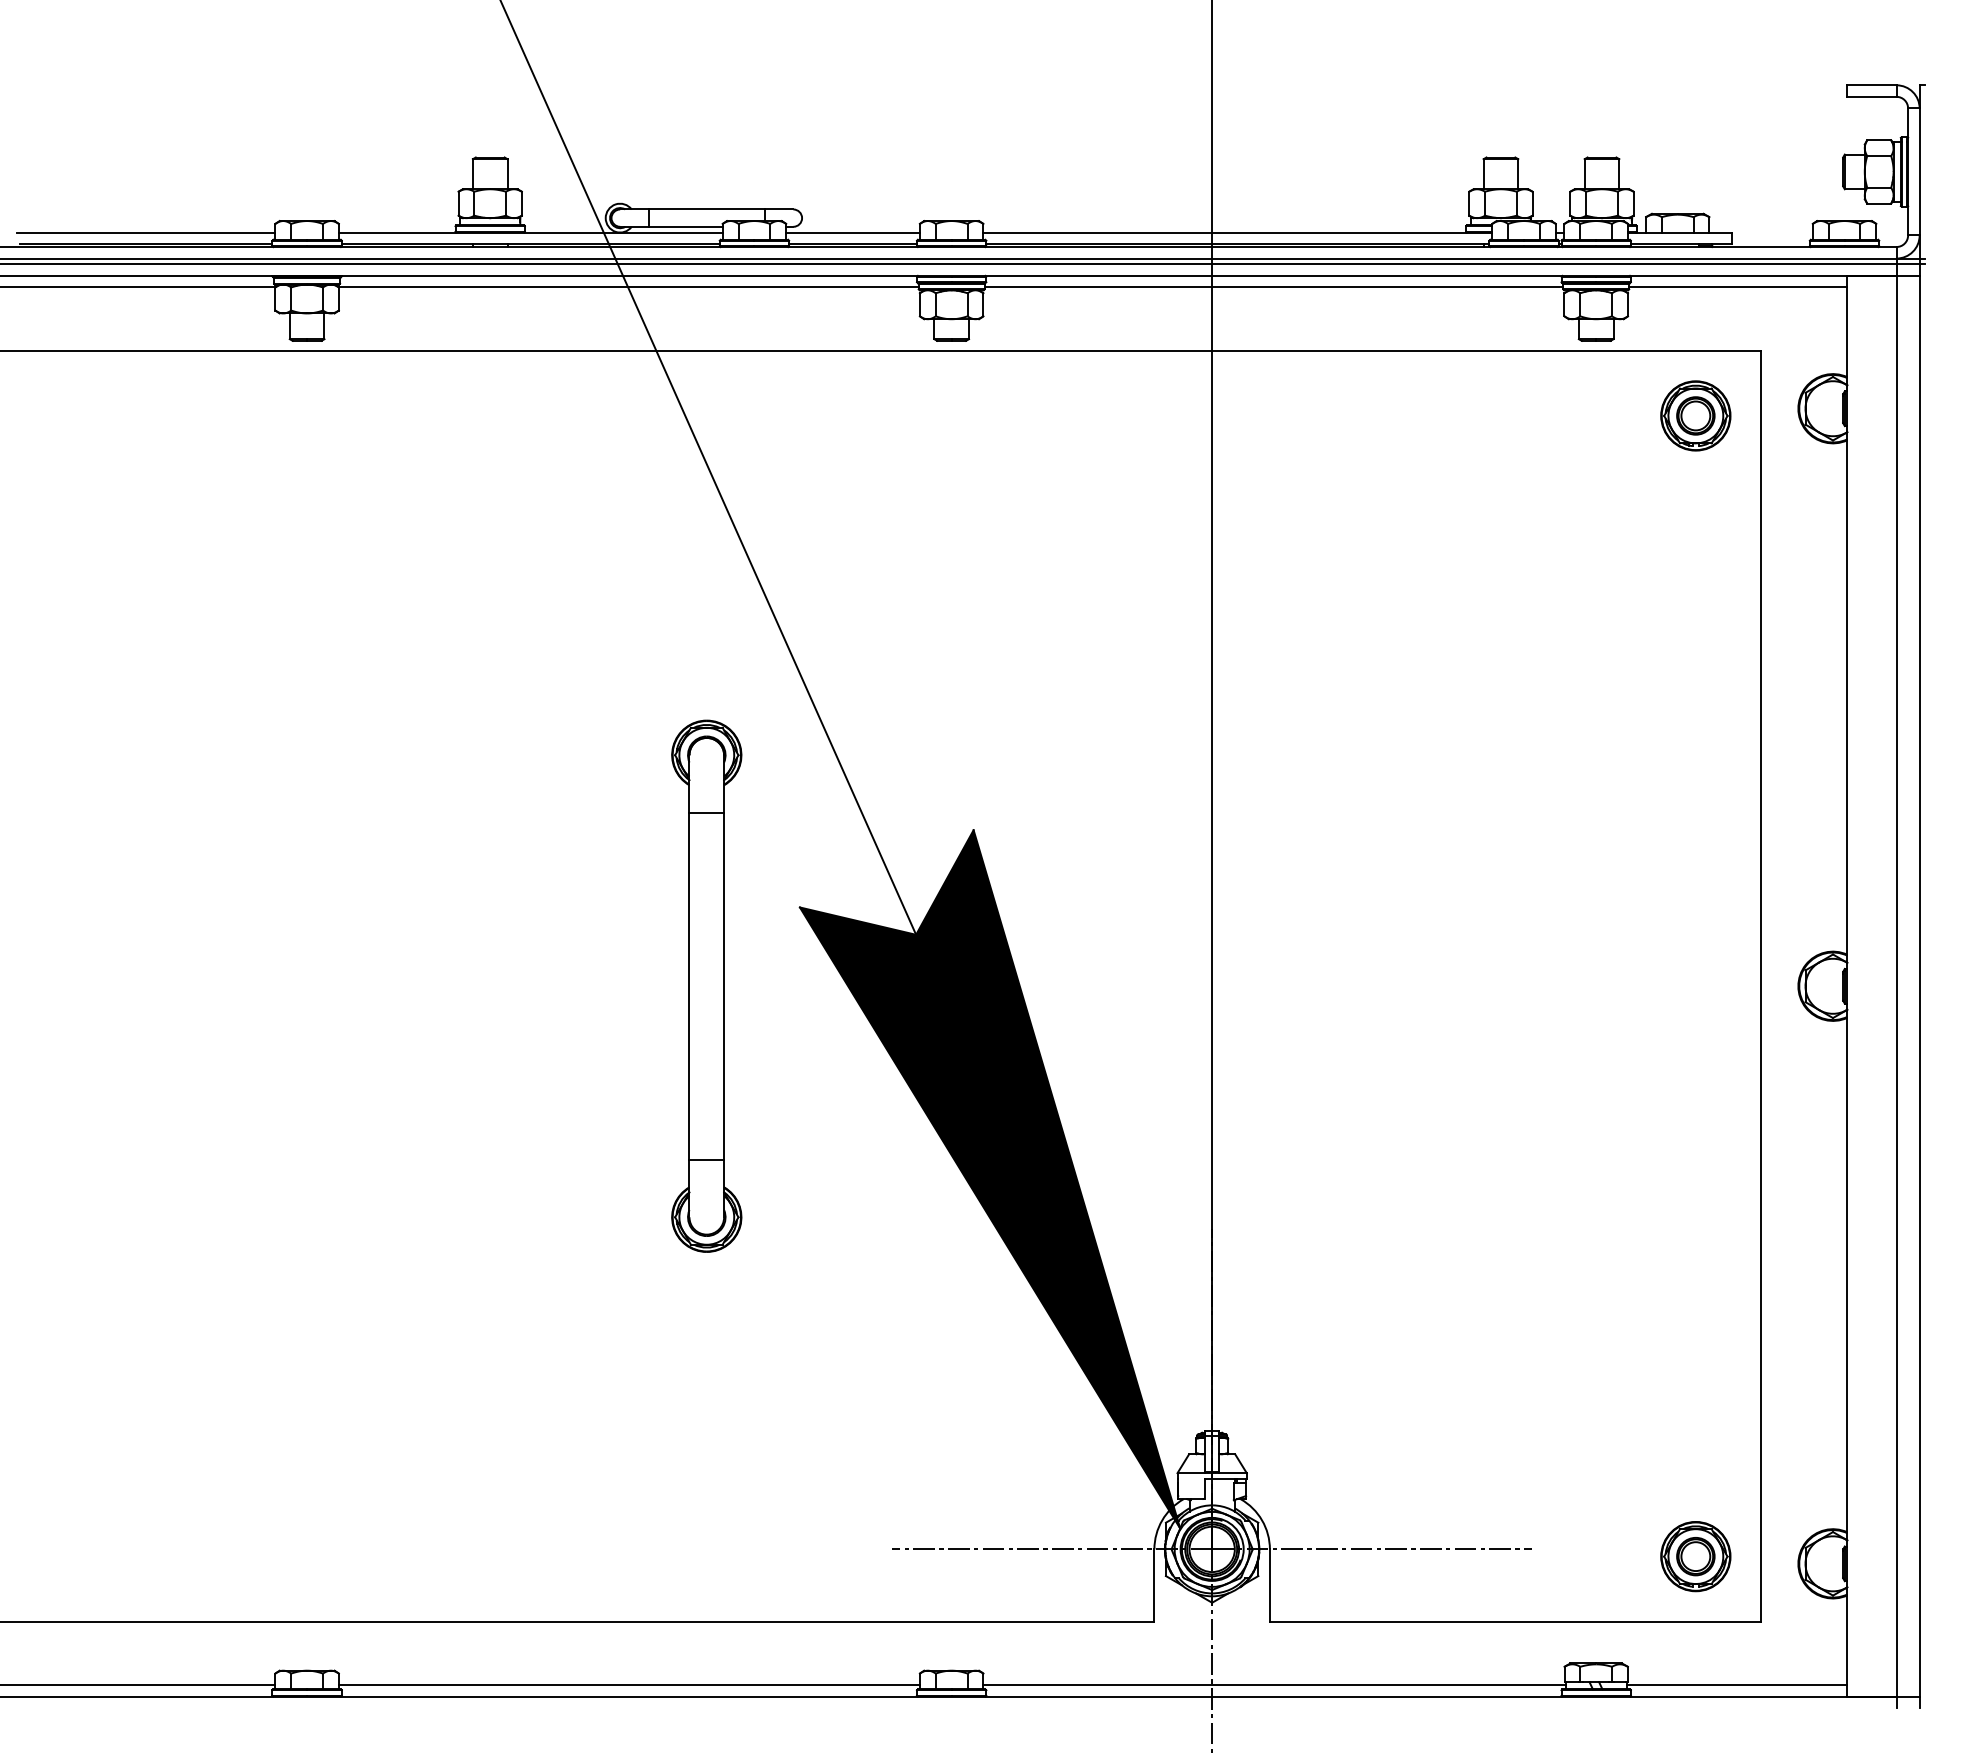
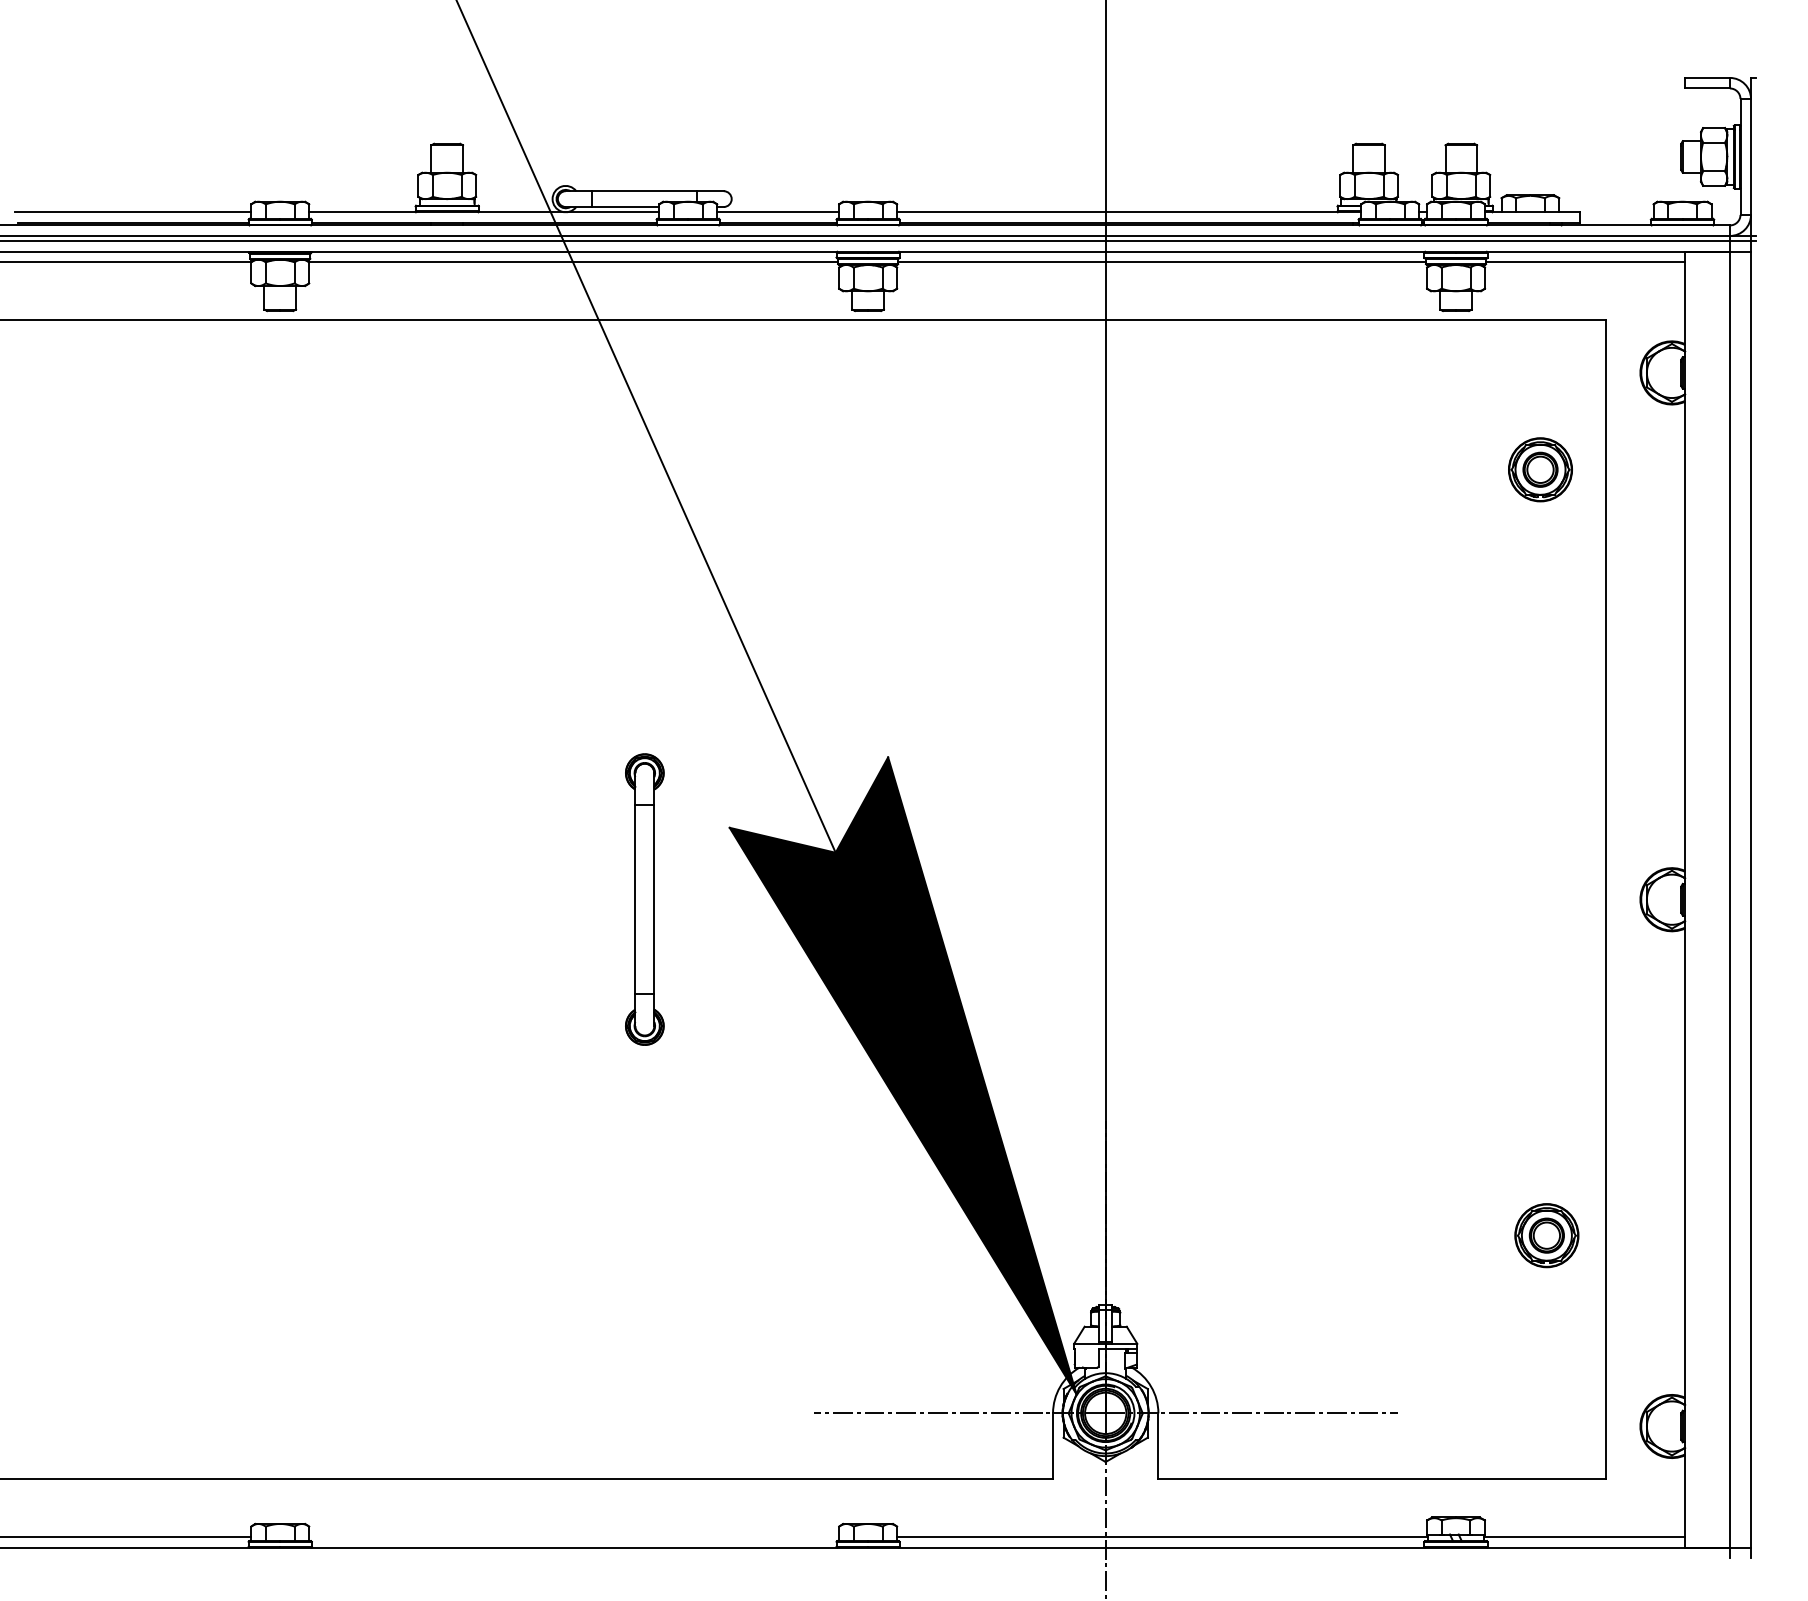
part: (1695, 415) -> (1540, 469), moved
part: (706, 985) -> (644, 899), size x0.6
part: (1695, 1556) -> (1546, 1235), moved
line: (628, 1685) -> (573, 1537), removed

